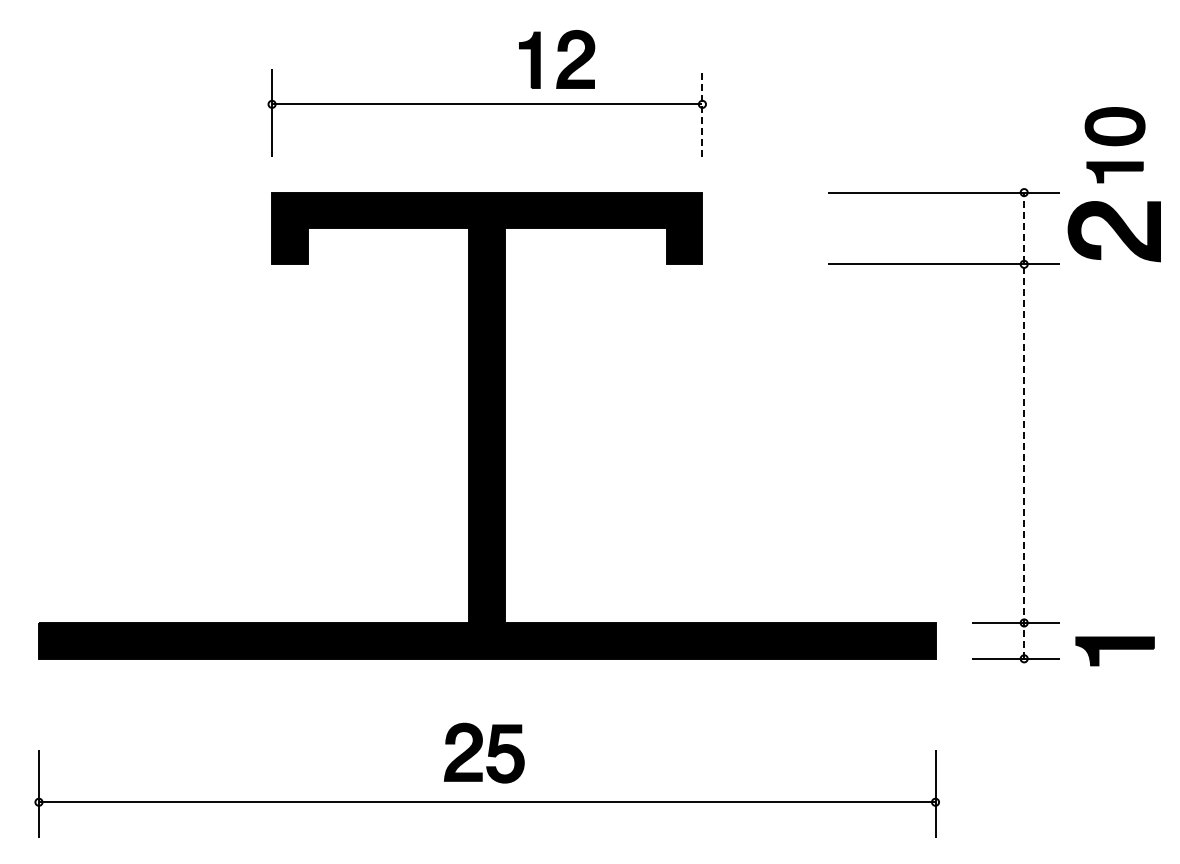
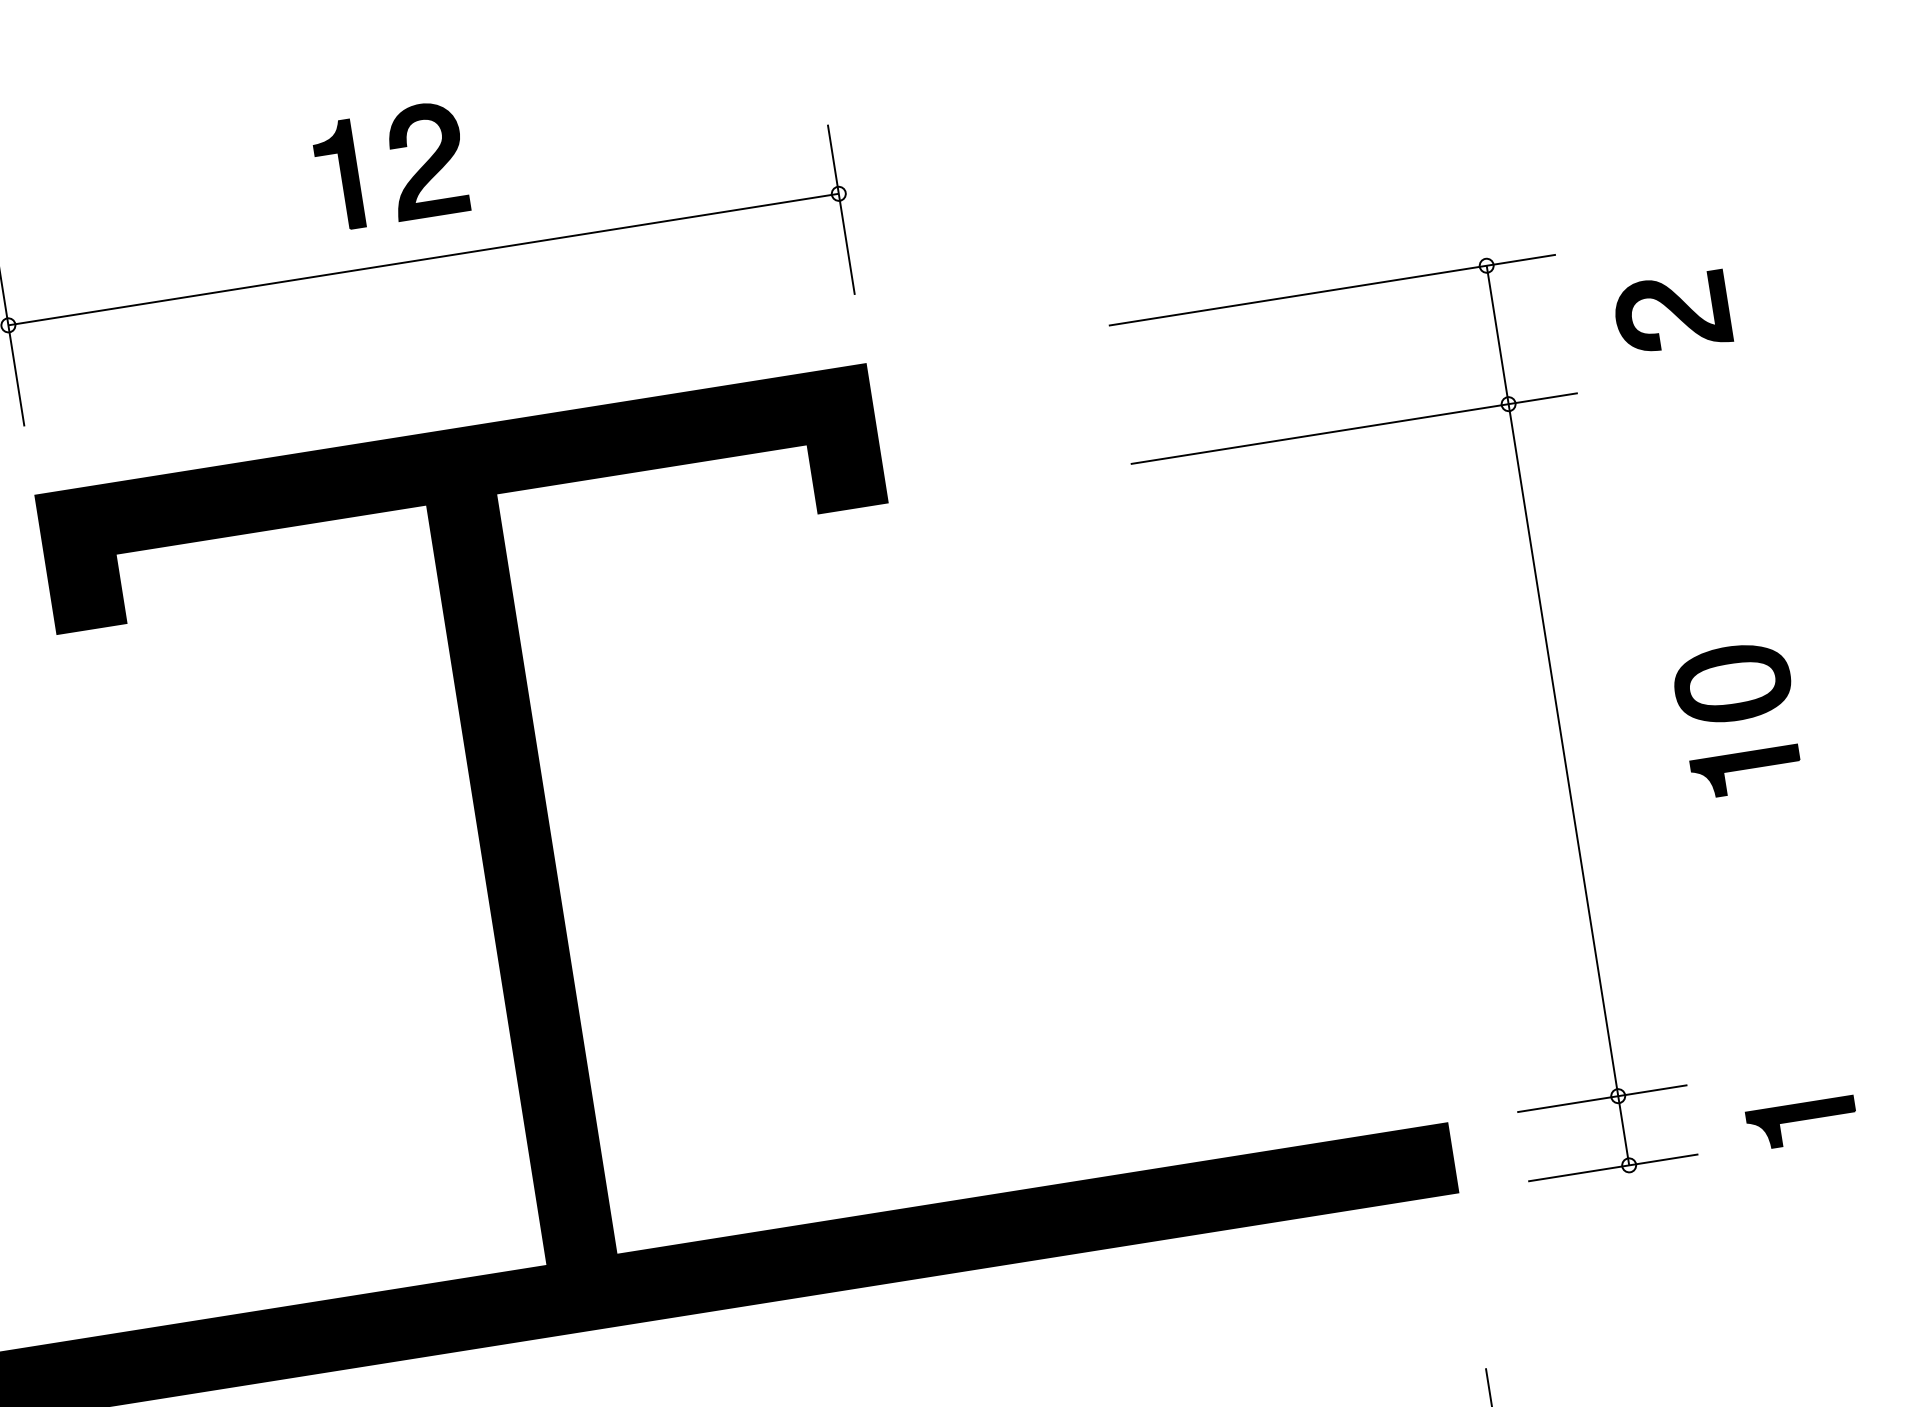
part: (557, 51) -> (389, 150), moved
line: (702, 112) -> (841, 209), dashed -> solid
part: (1114, 145) -> (1737, 720), moved
part: (1113, 231) -> (1670, 313), size x0.62
line: (1024, 425) -> (1558, 715), dashed -> solid
part: (1114, 651) -> (1801, 1123), size x0.71

